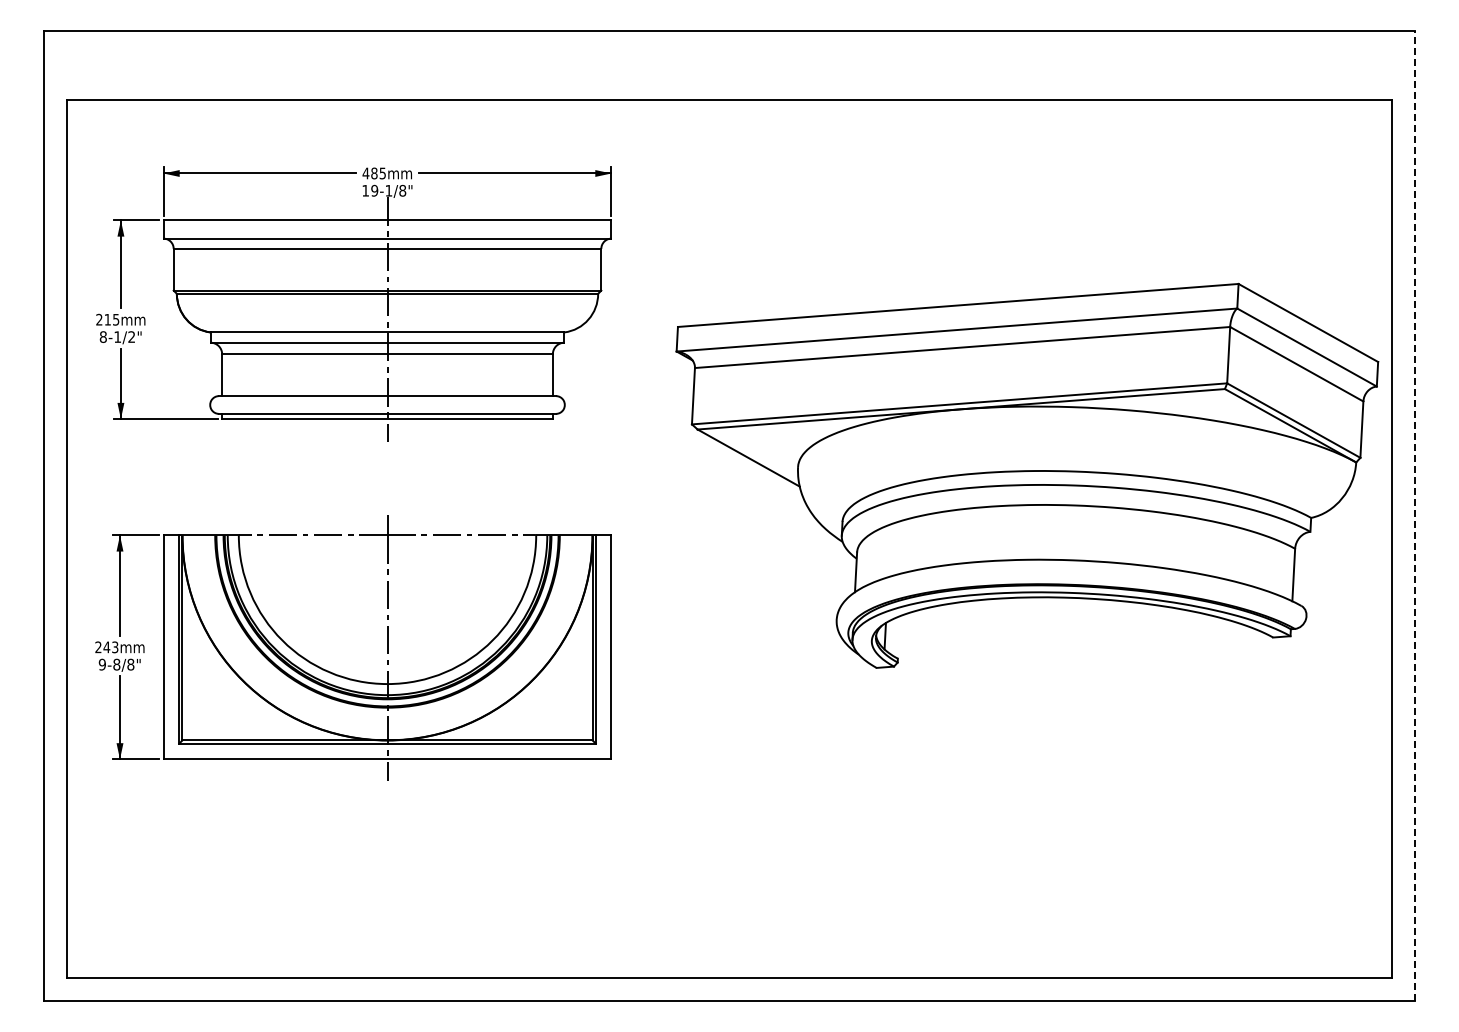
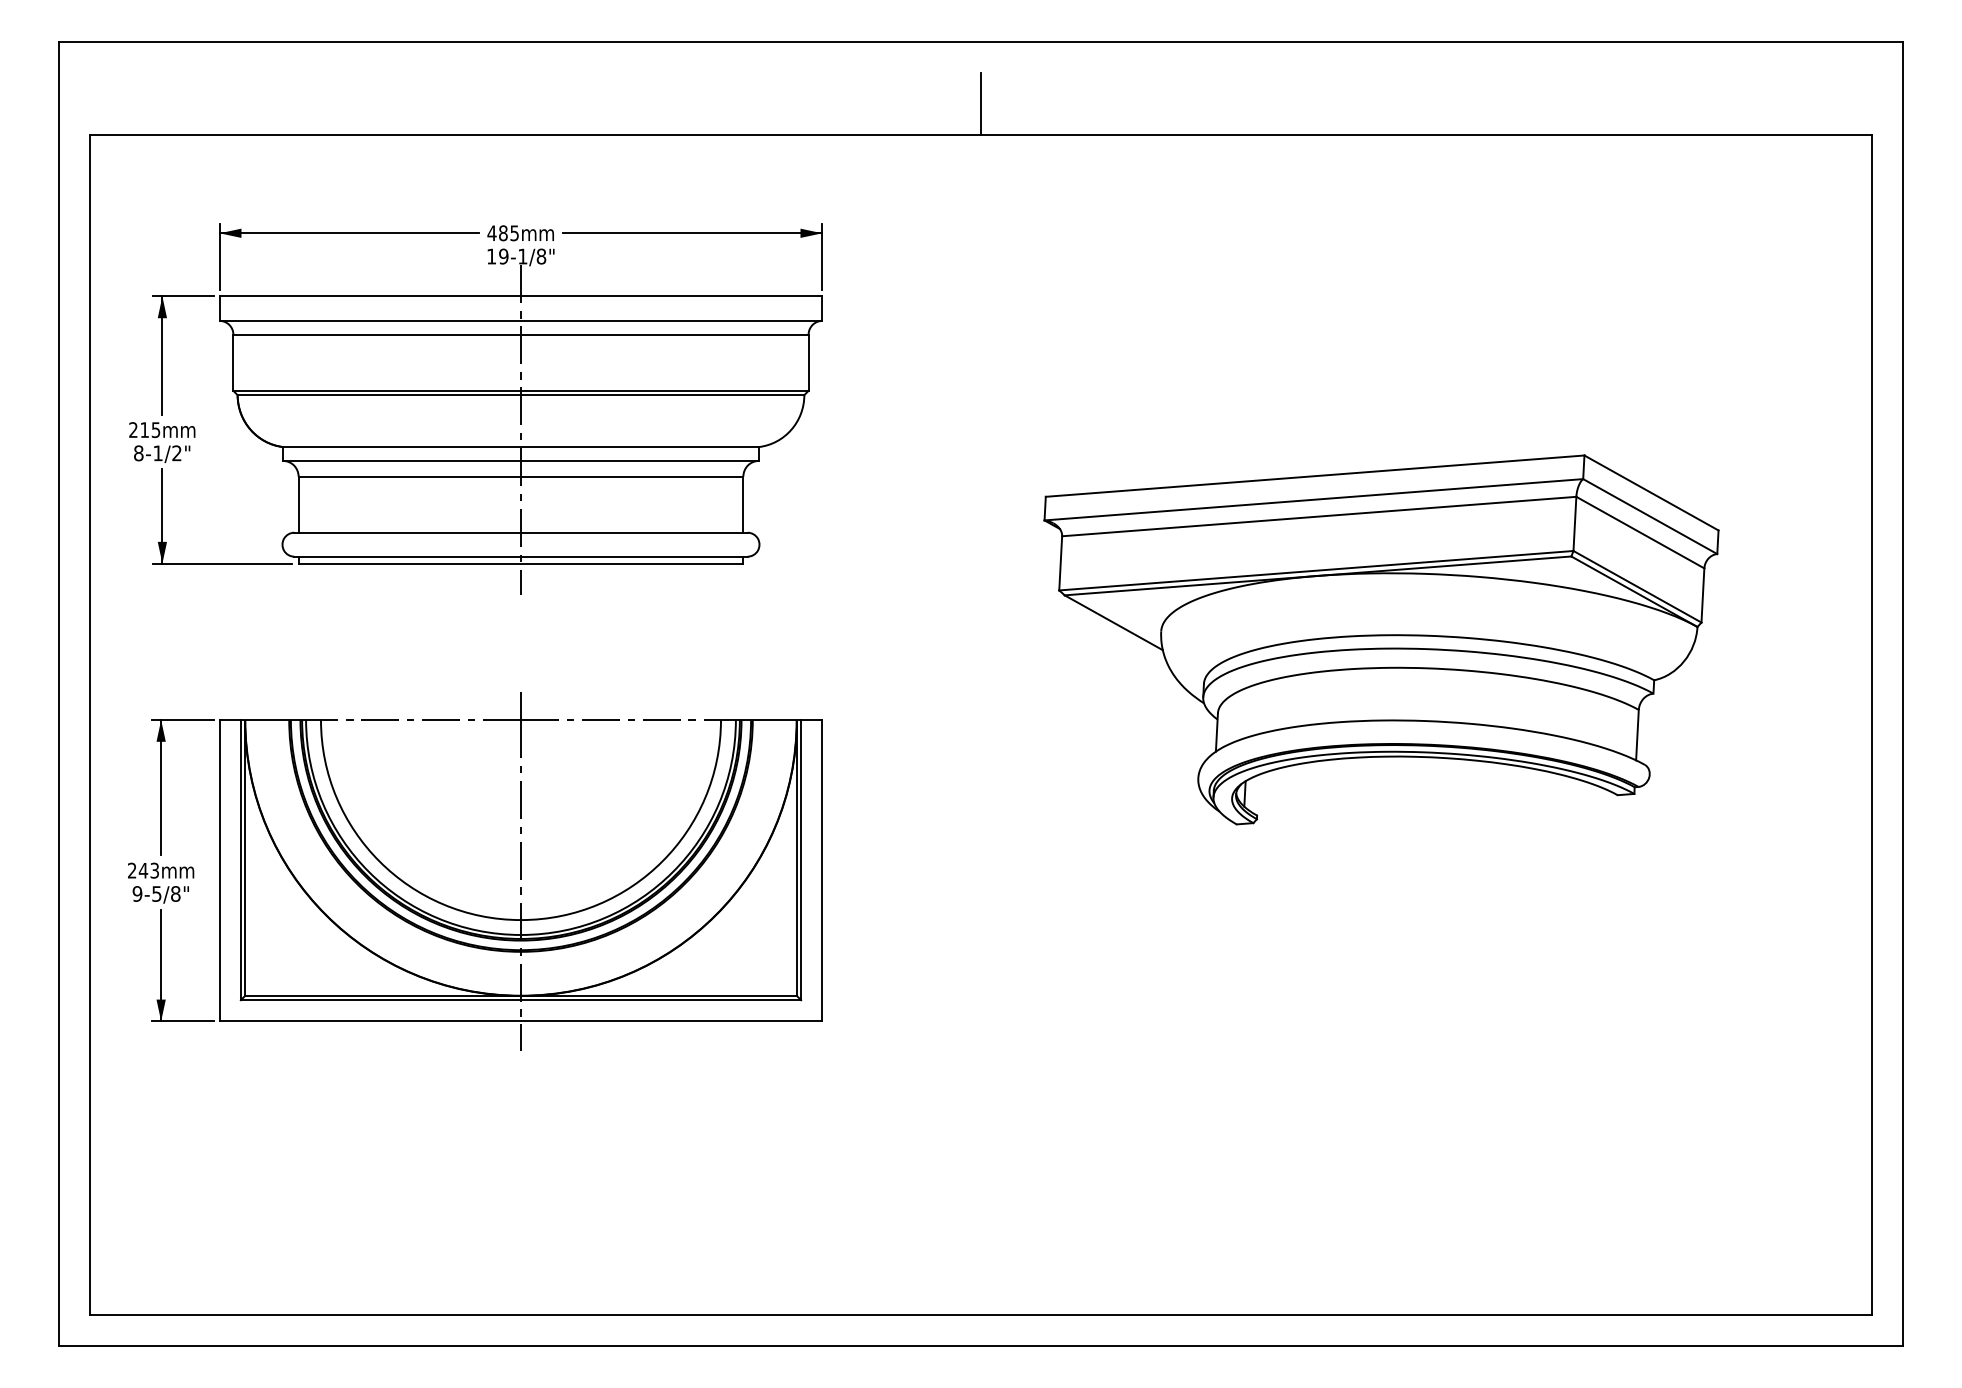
line: (729, 77) -> (981, 104), added
part: (1026, 475) -> (1380, 639), size x0.71
line: (1415, 516) -> (1903, 694), dashed -> solid
text: (116, 664) -> (156, 893), 9-8/8" -> 9-5/8"

